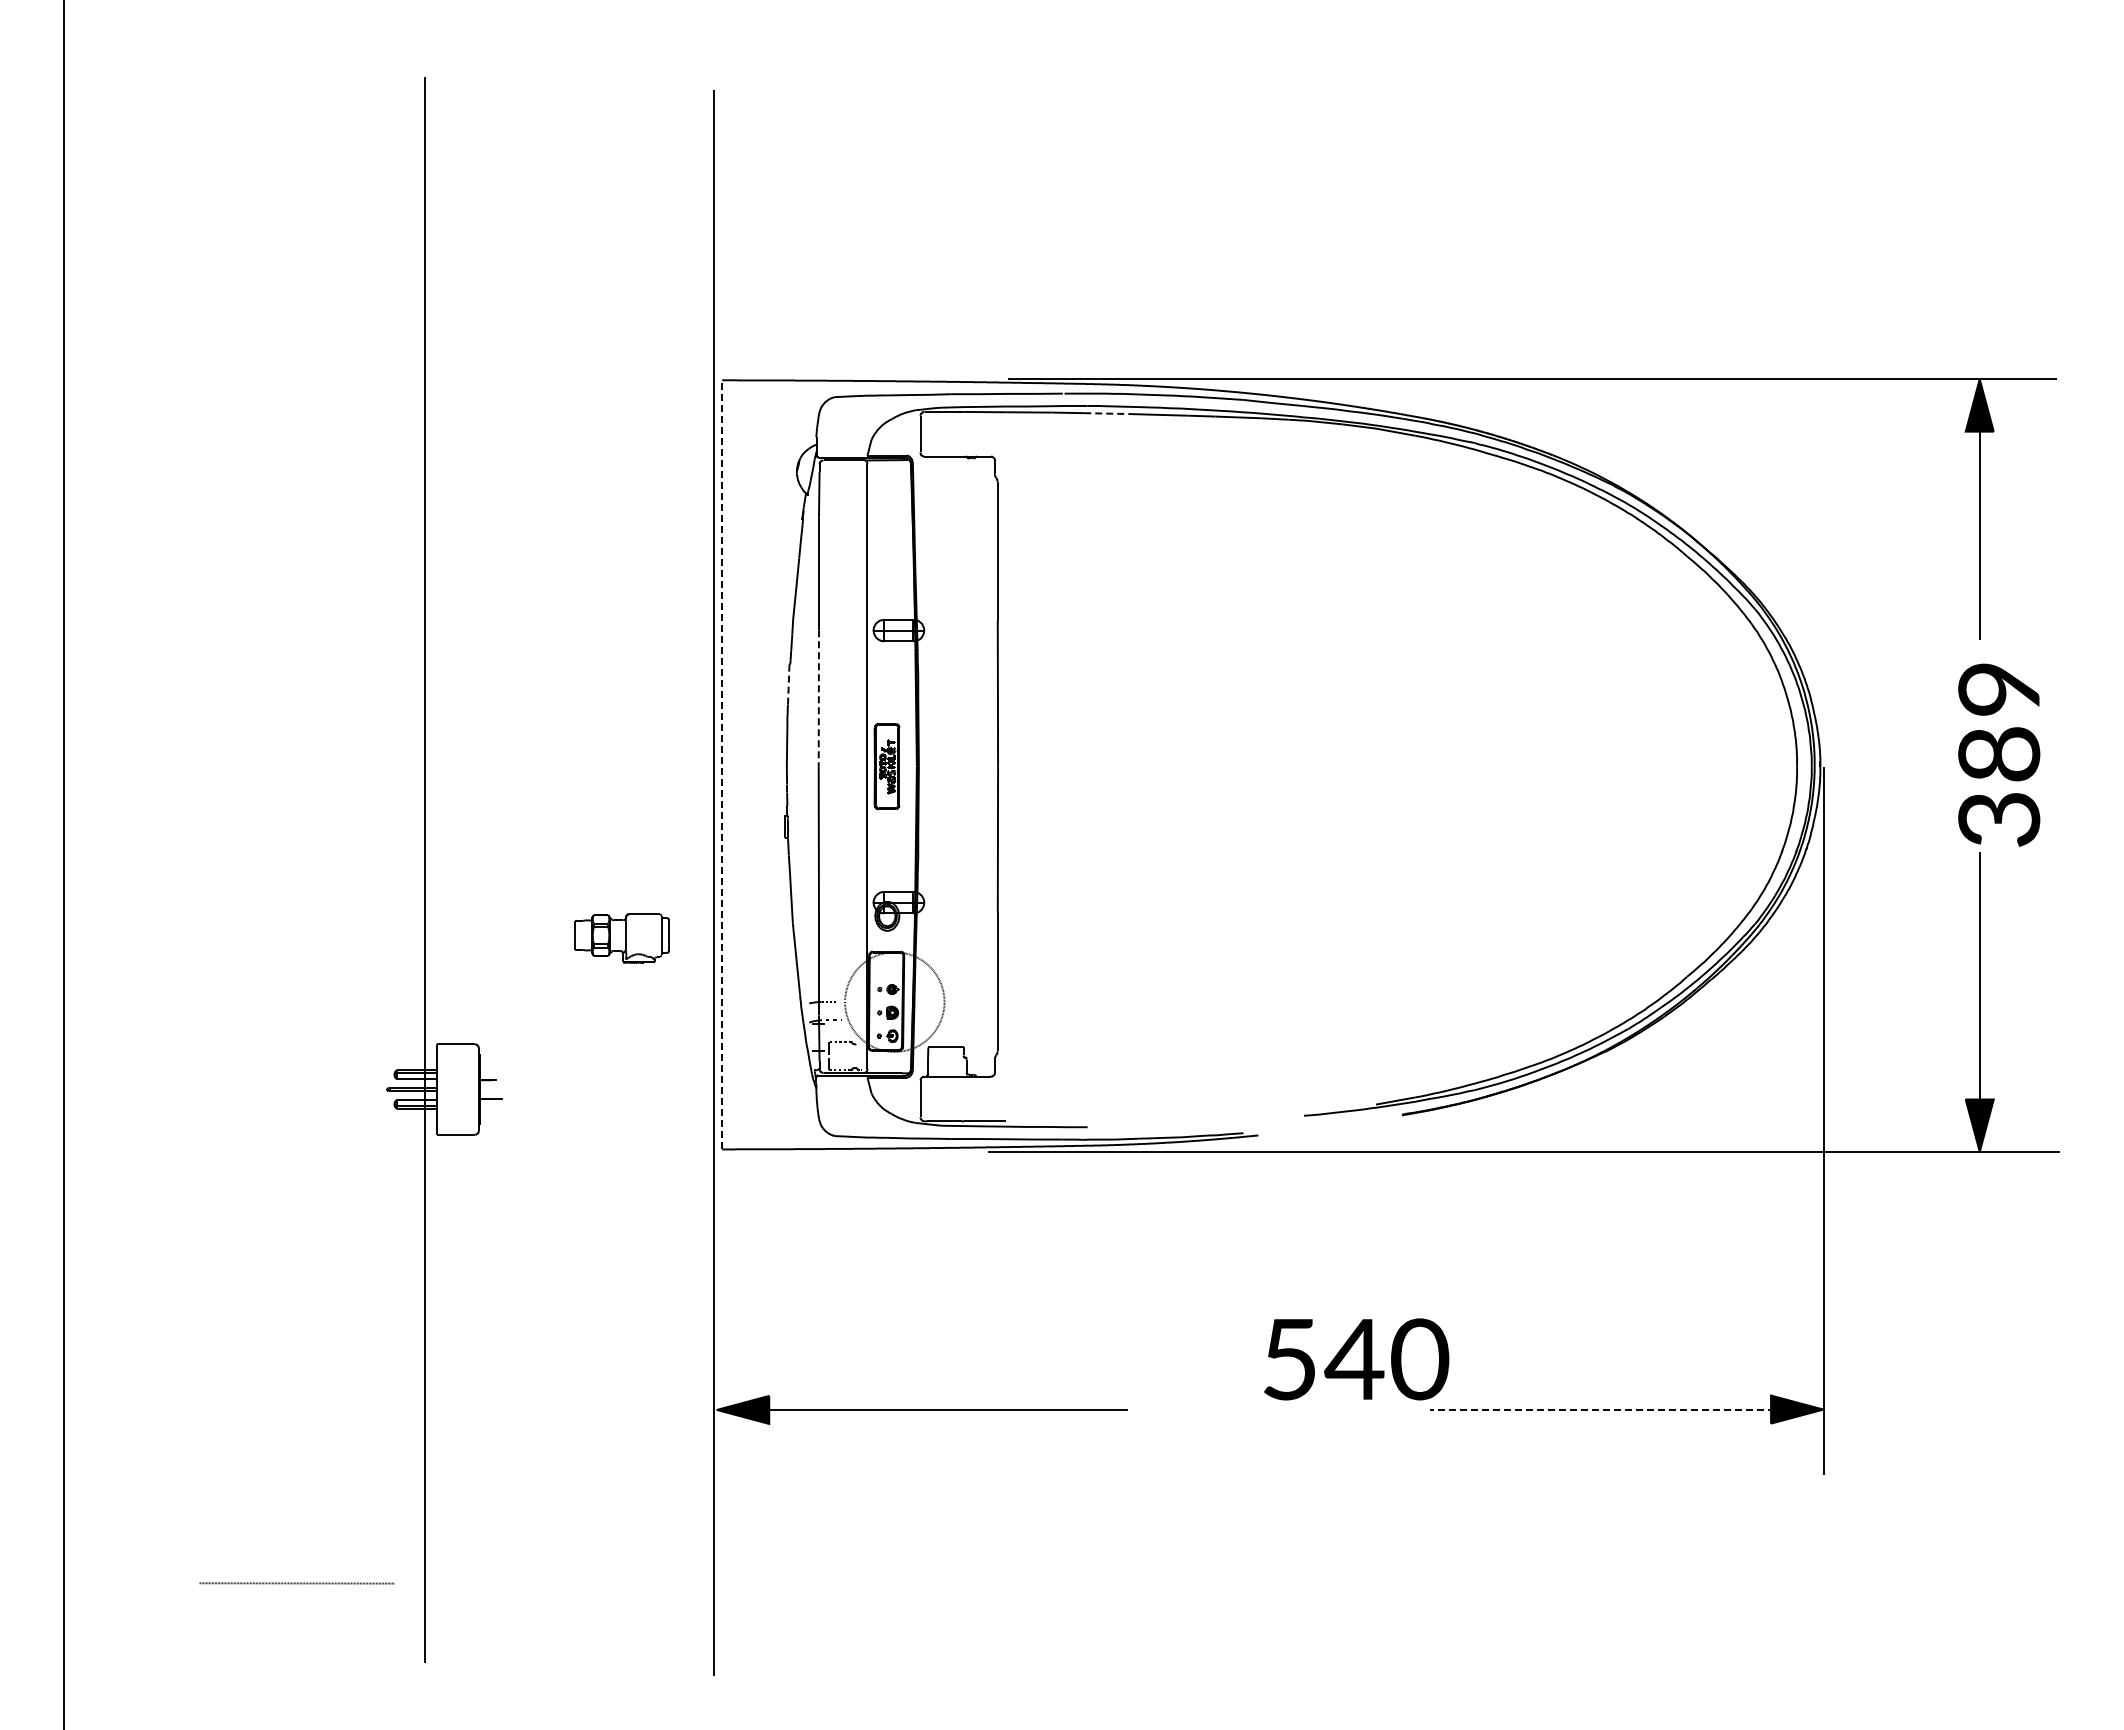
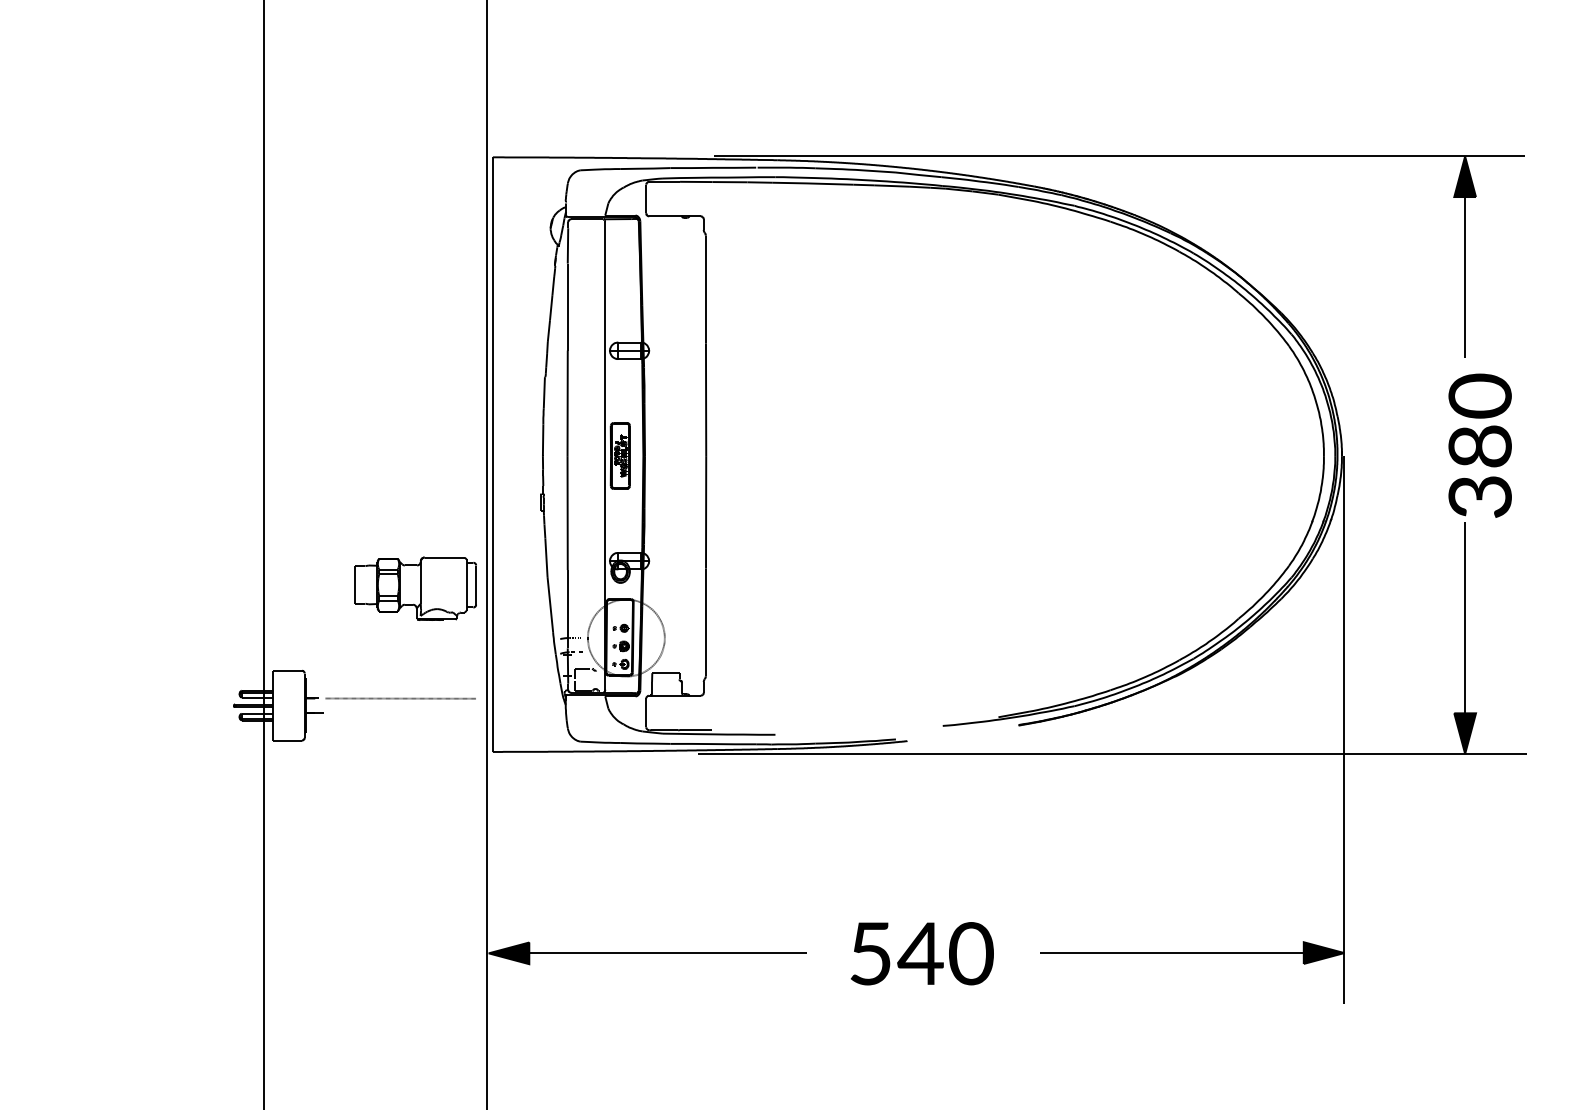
line: (1106, 413) -> (790, 183), dashed -> solid
line: (788, 685) -> (544, 393), dashed -> solid
text: (1999, 689) -> (1480, 396), 389 -> 380
line: (818, 699) -> (567, 404), dashed -> solid
line: (722, 764) -> (493, 454), dashed -> solid
part: (621, 938) -> (415, 588), size x1.67
text: (1356, 1359) -> (922, 953), moved
line: (1618, 1409) -> (1185, 953), dashed -> solid
line: (296, 1583) -> (400, 698), moved

